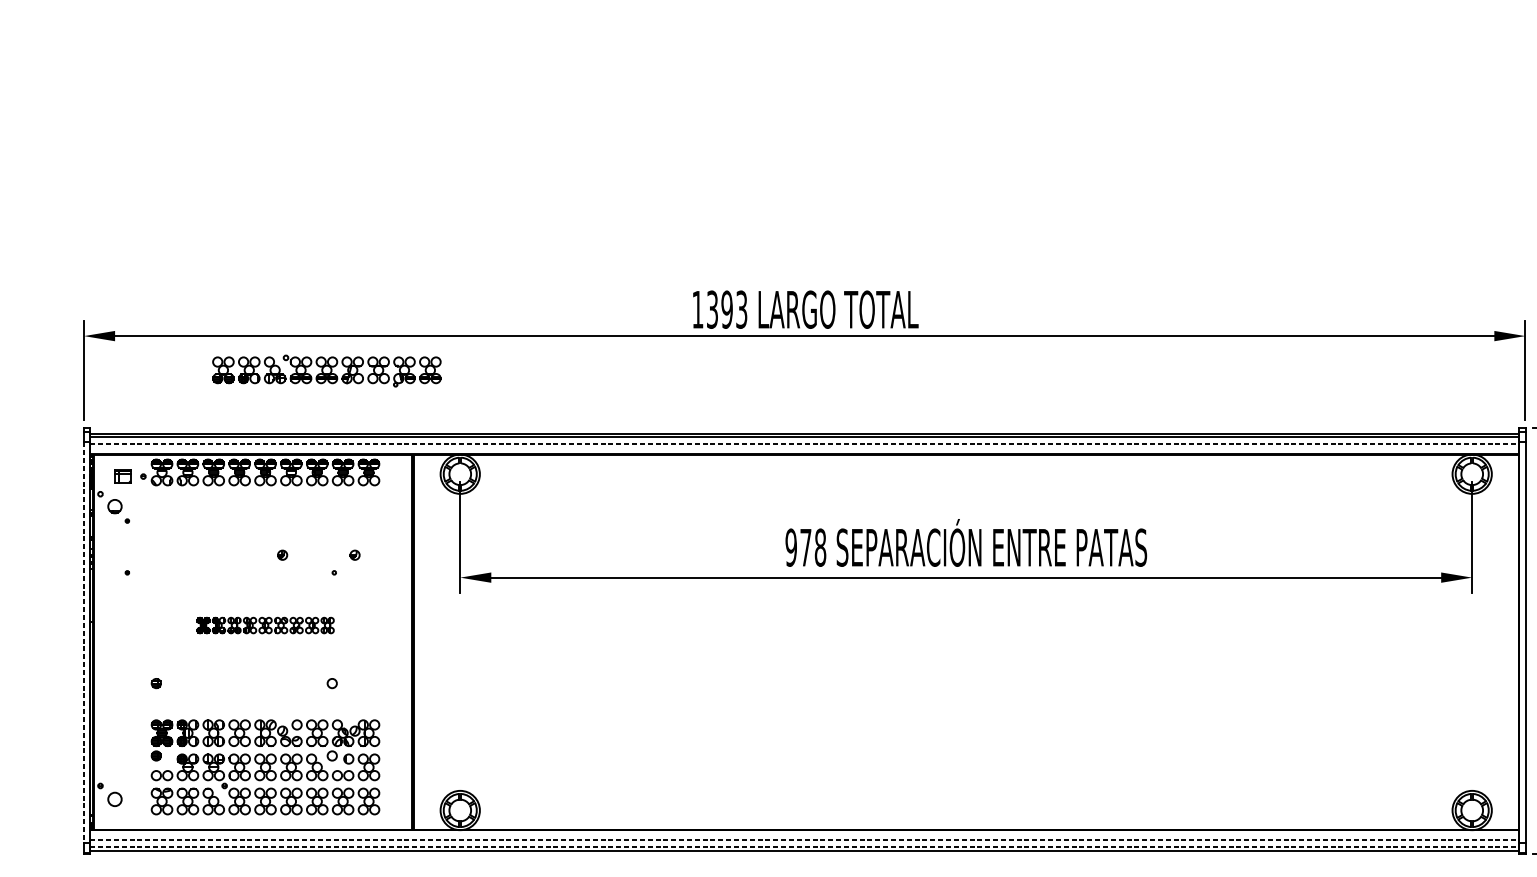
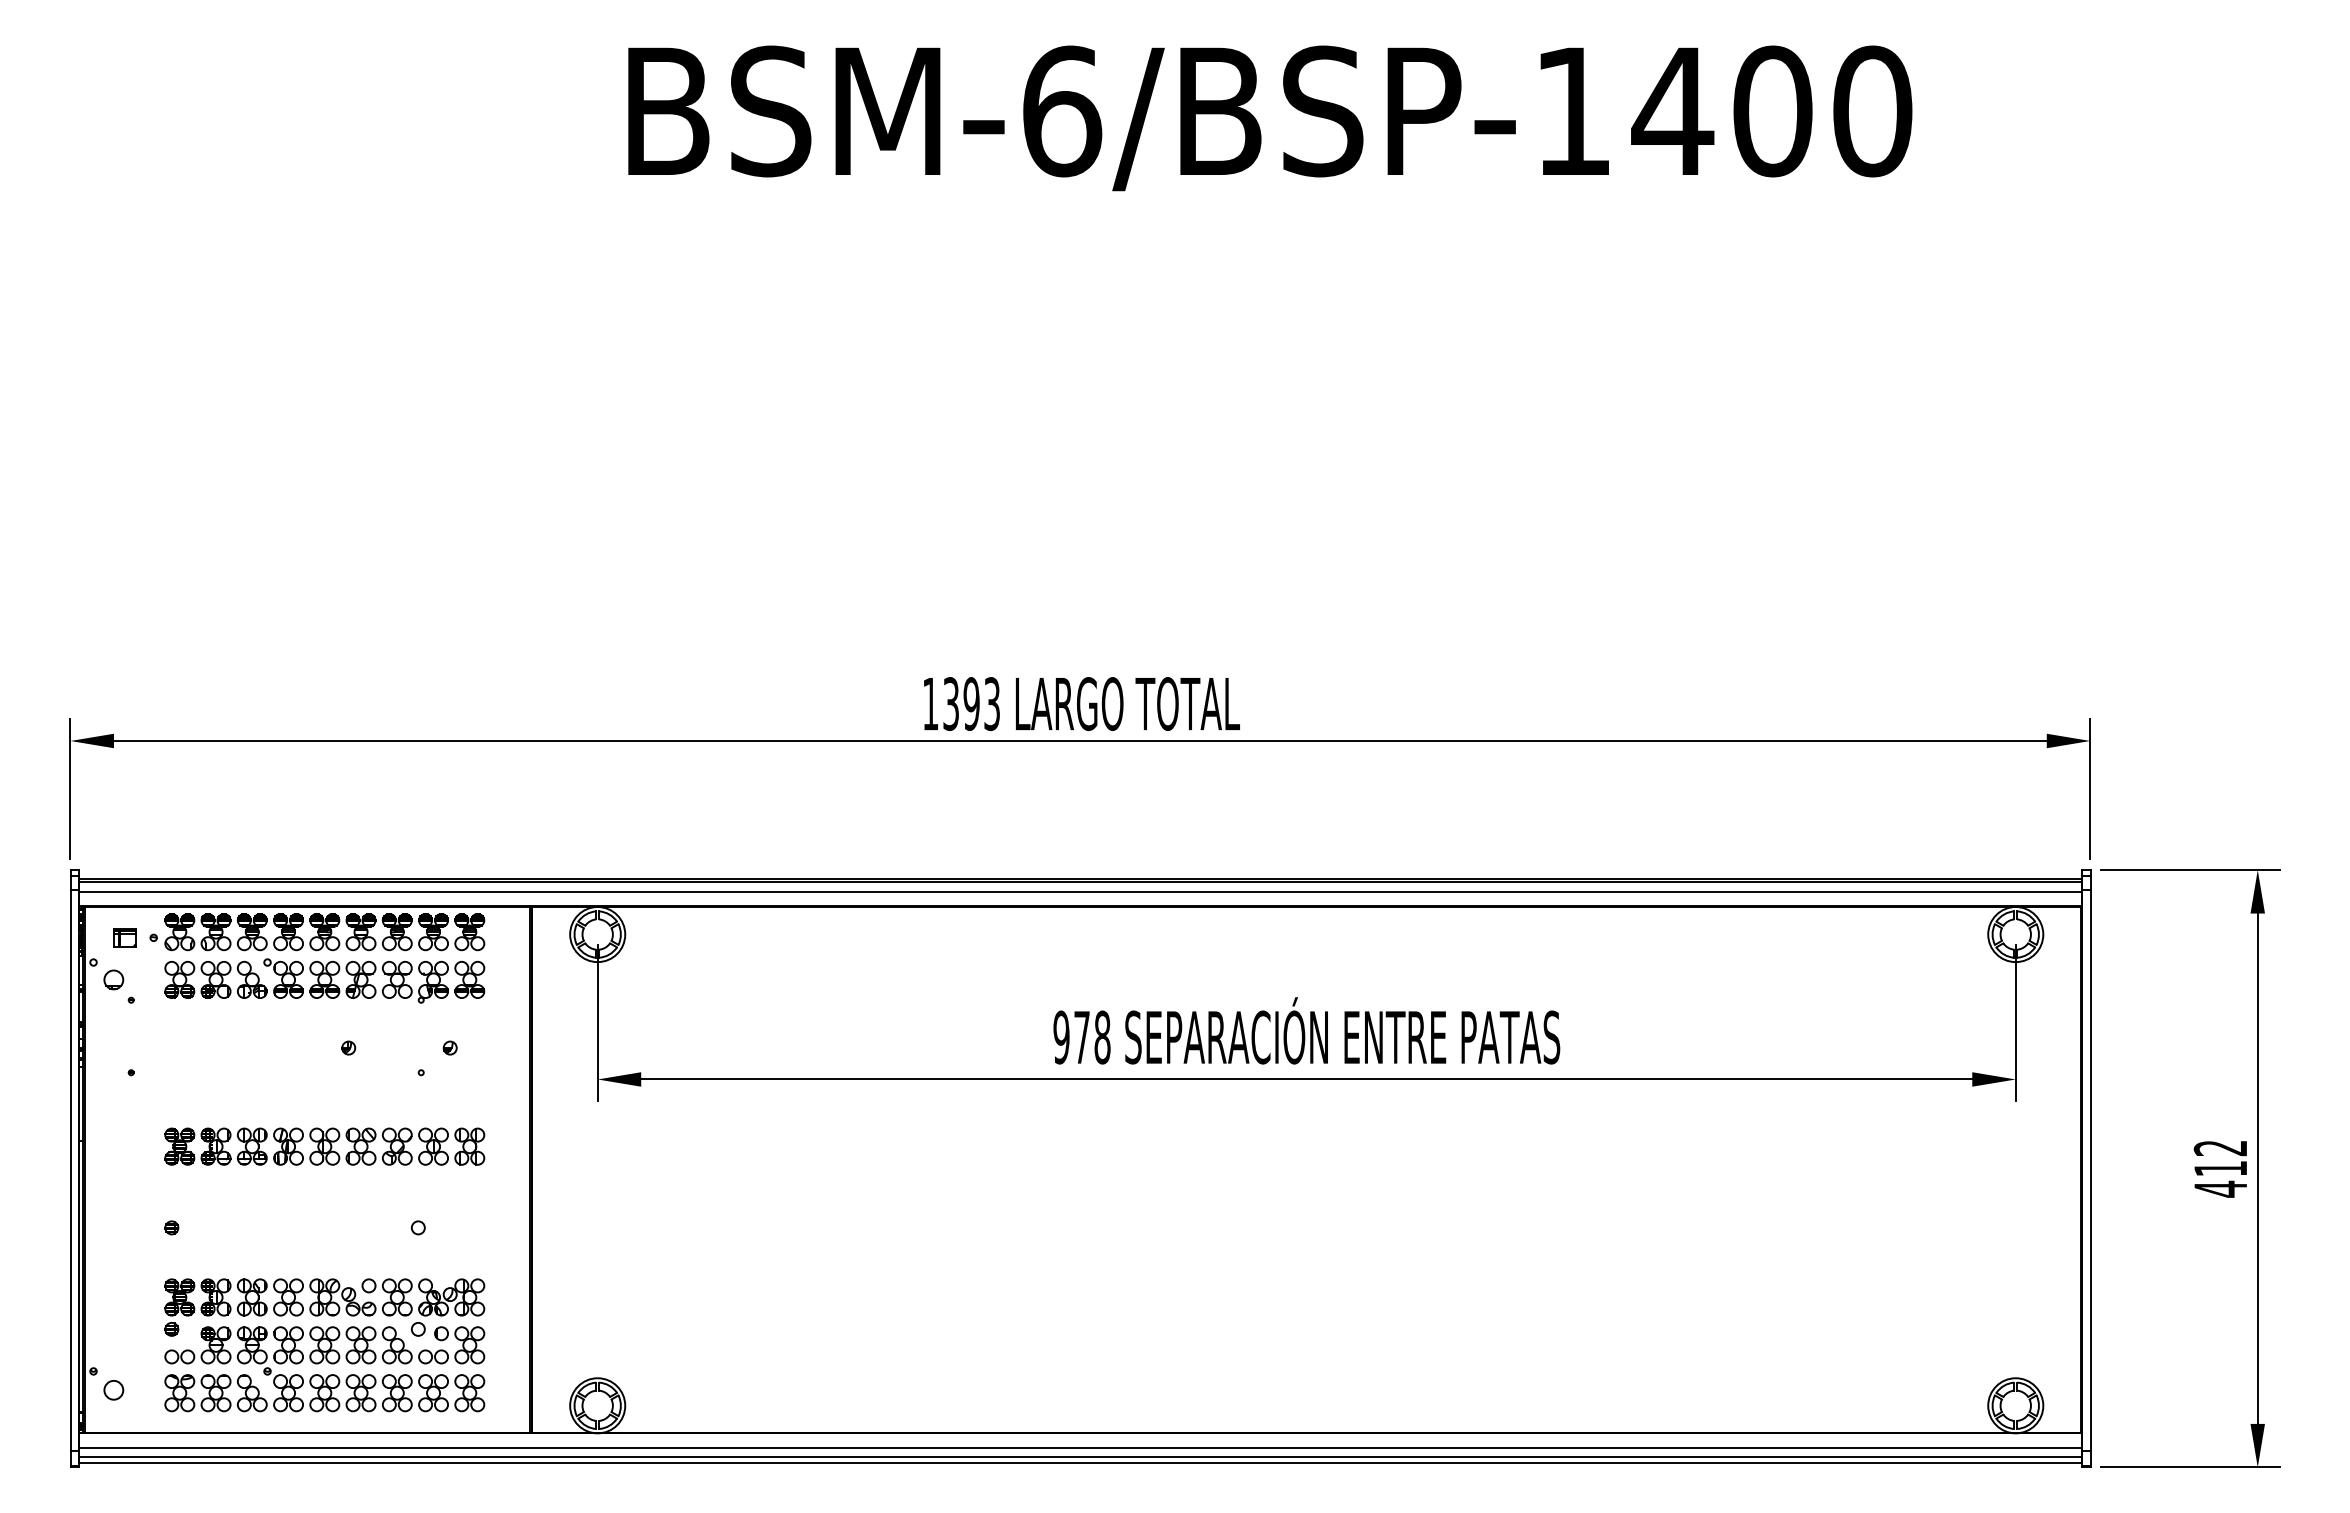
part: (326, 370) -> (324, 980), moved
line: (805, 444) -> (1081, 892), dashed -> solid
part: (265, 625) -> (324, 1146), size x1.67
line: (84, 642) -> (70, 1170), dashed -> solid
line: (805, 840) -> (1081, 1447), dashed -> solid
line: (805, 847) -> (1081, 1457), dashed -> solid

